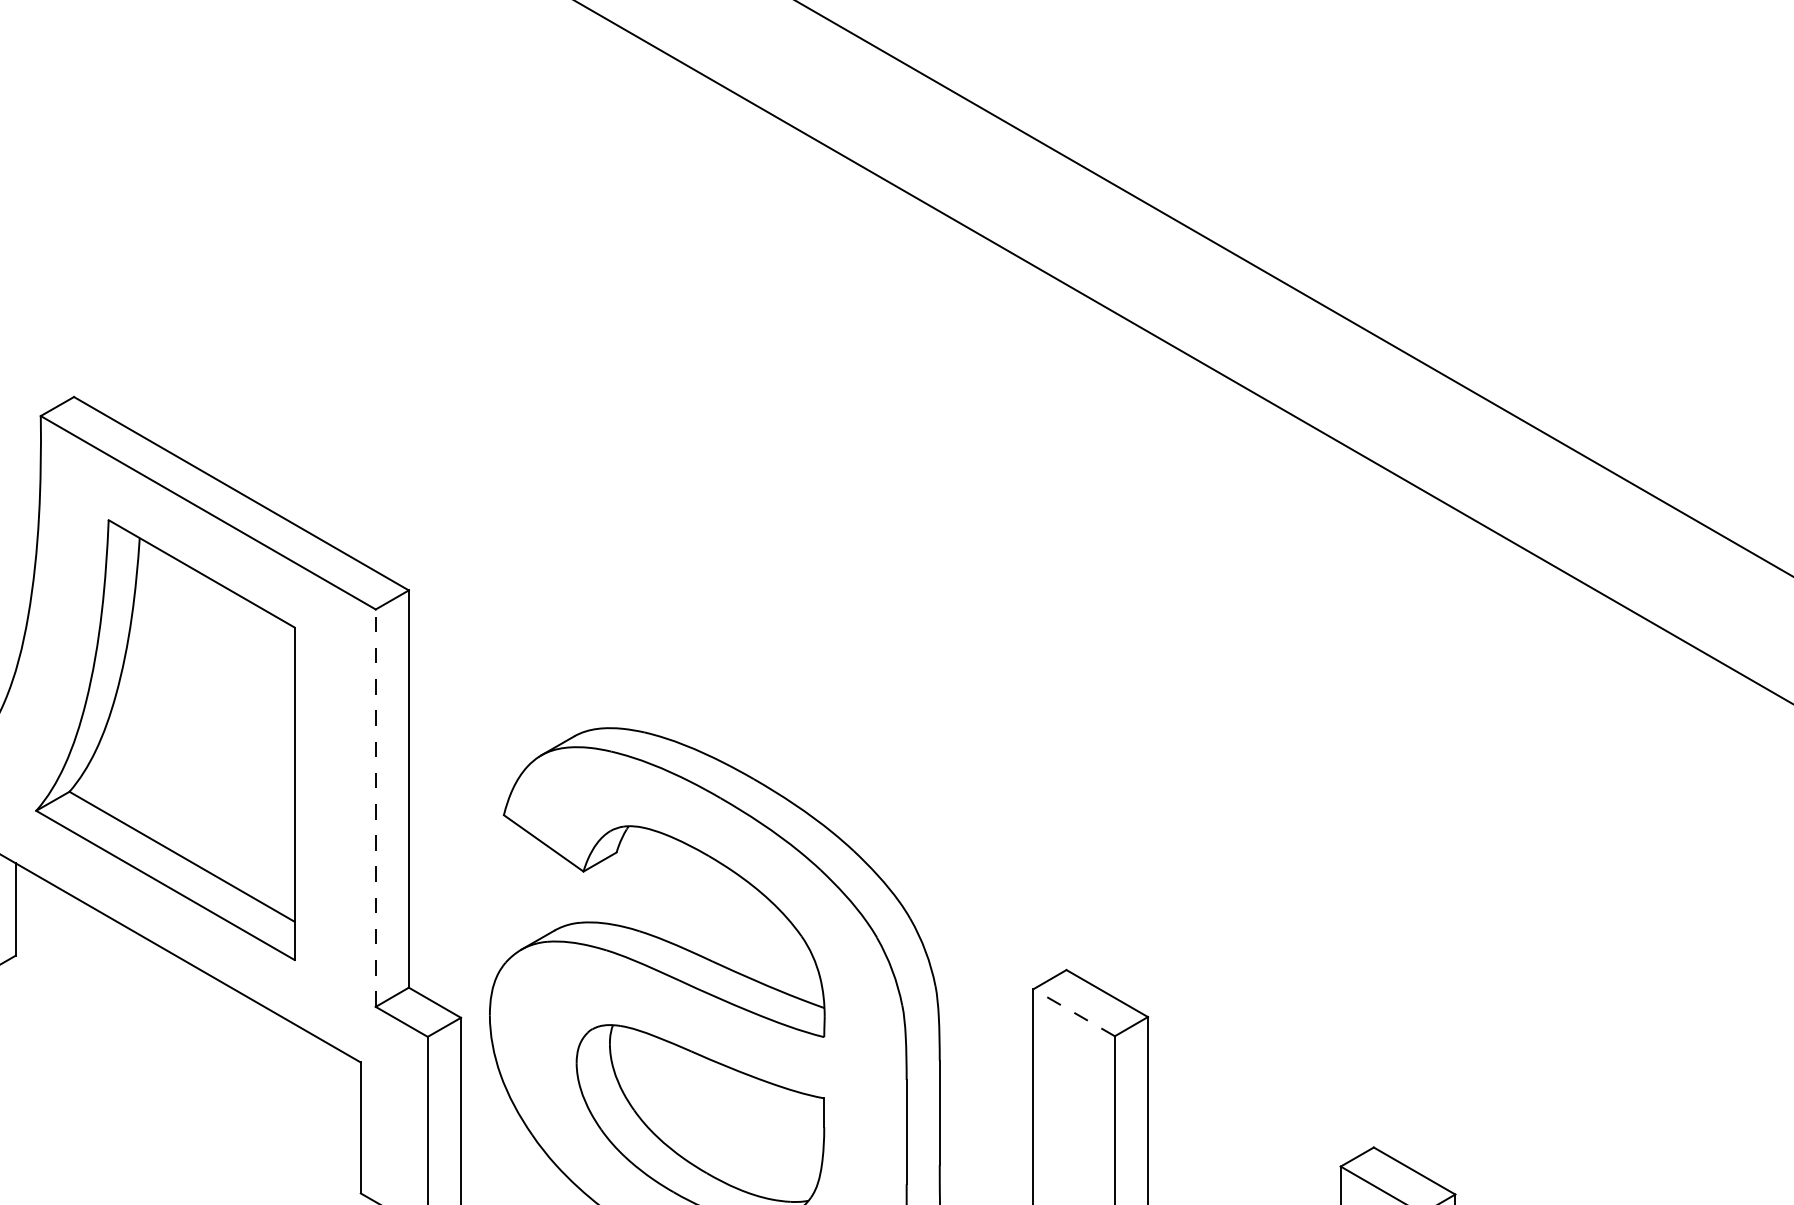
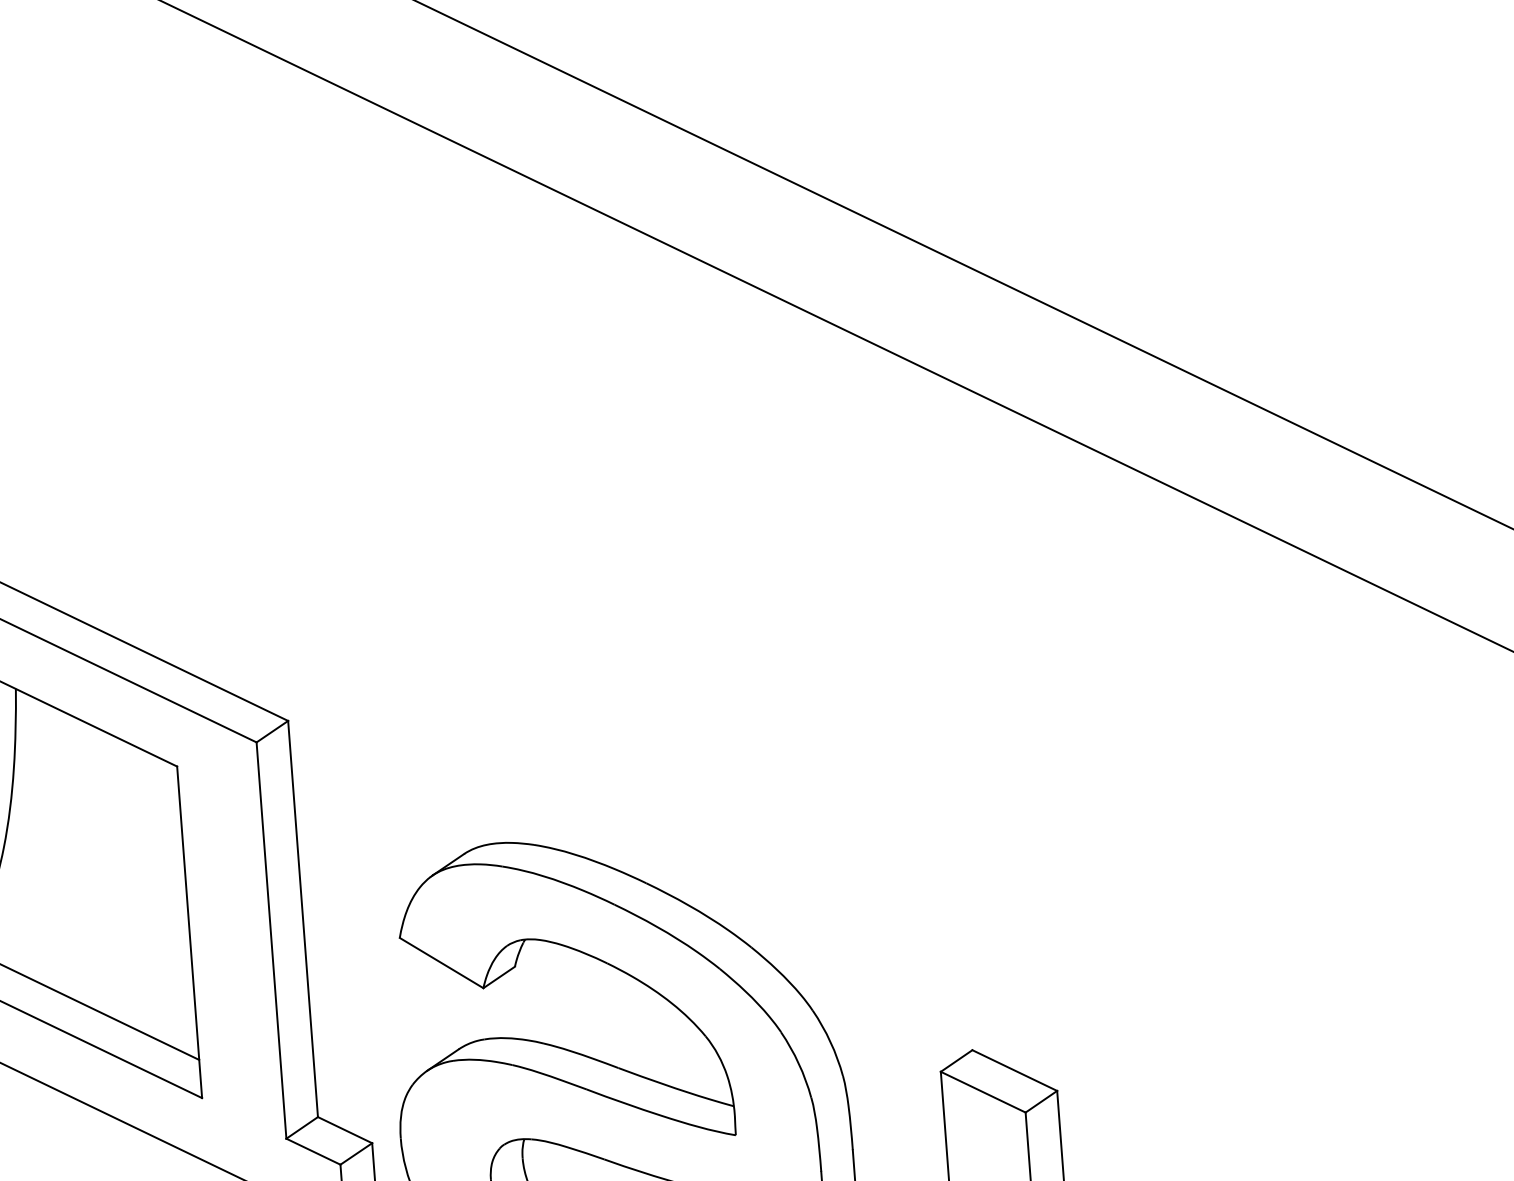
line: (375, 808) -> (271, 940), dashed -> solid
line: (1073, 1012) -> (982, 1091), dashed -> solid

